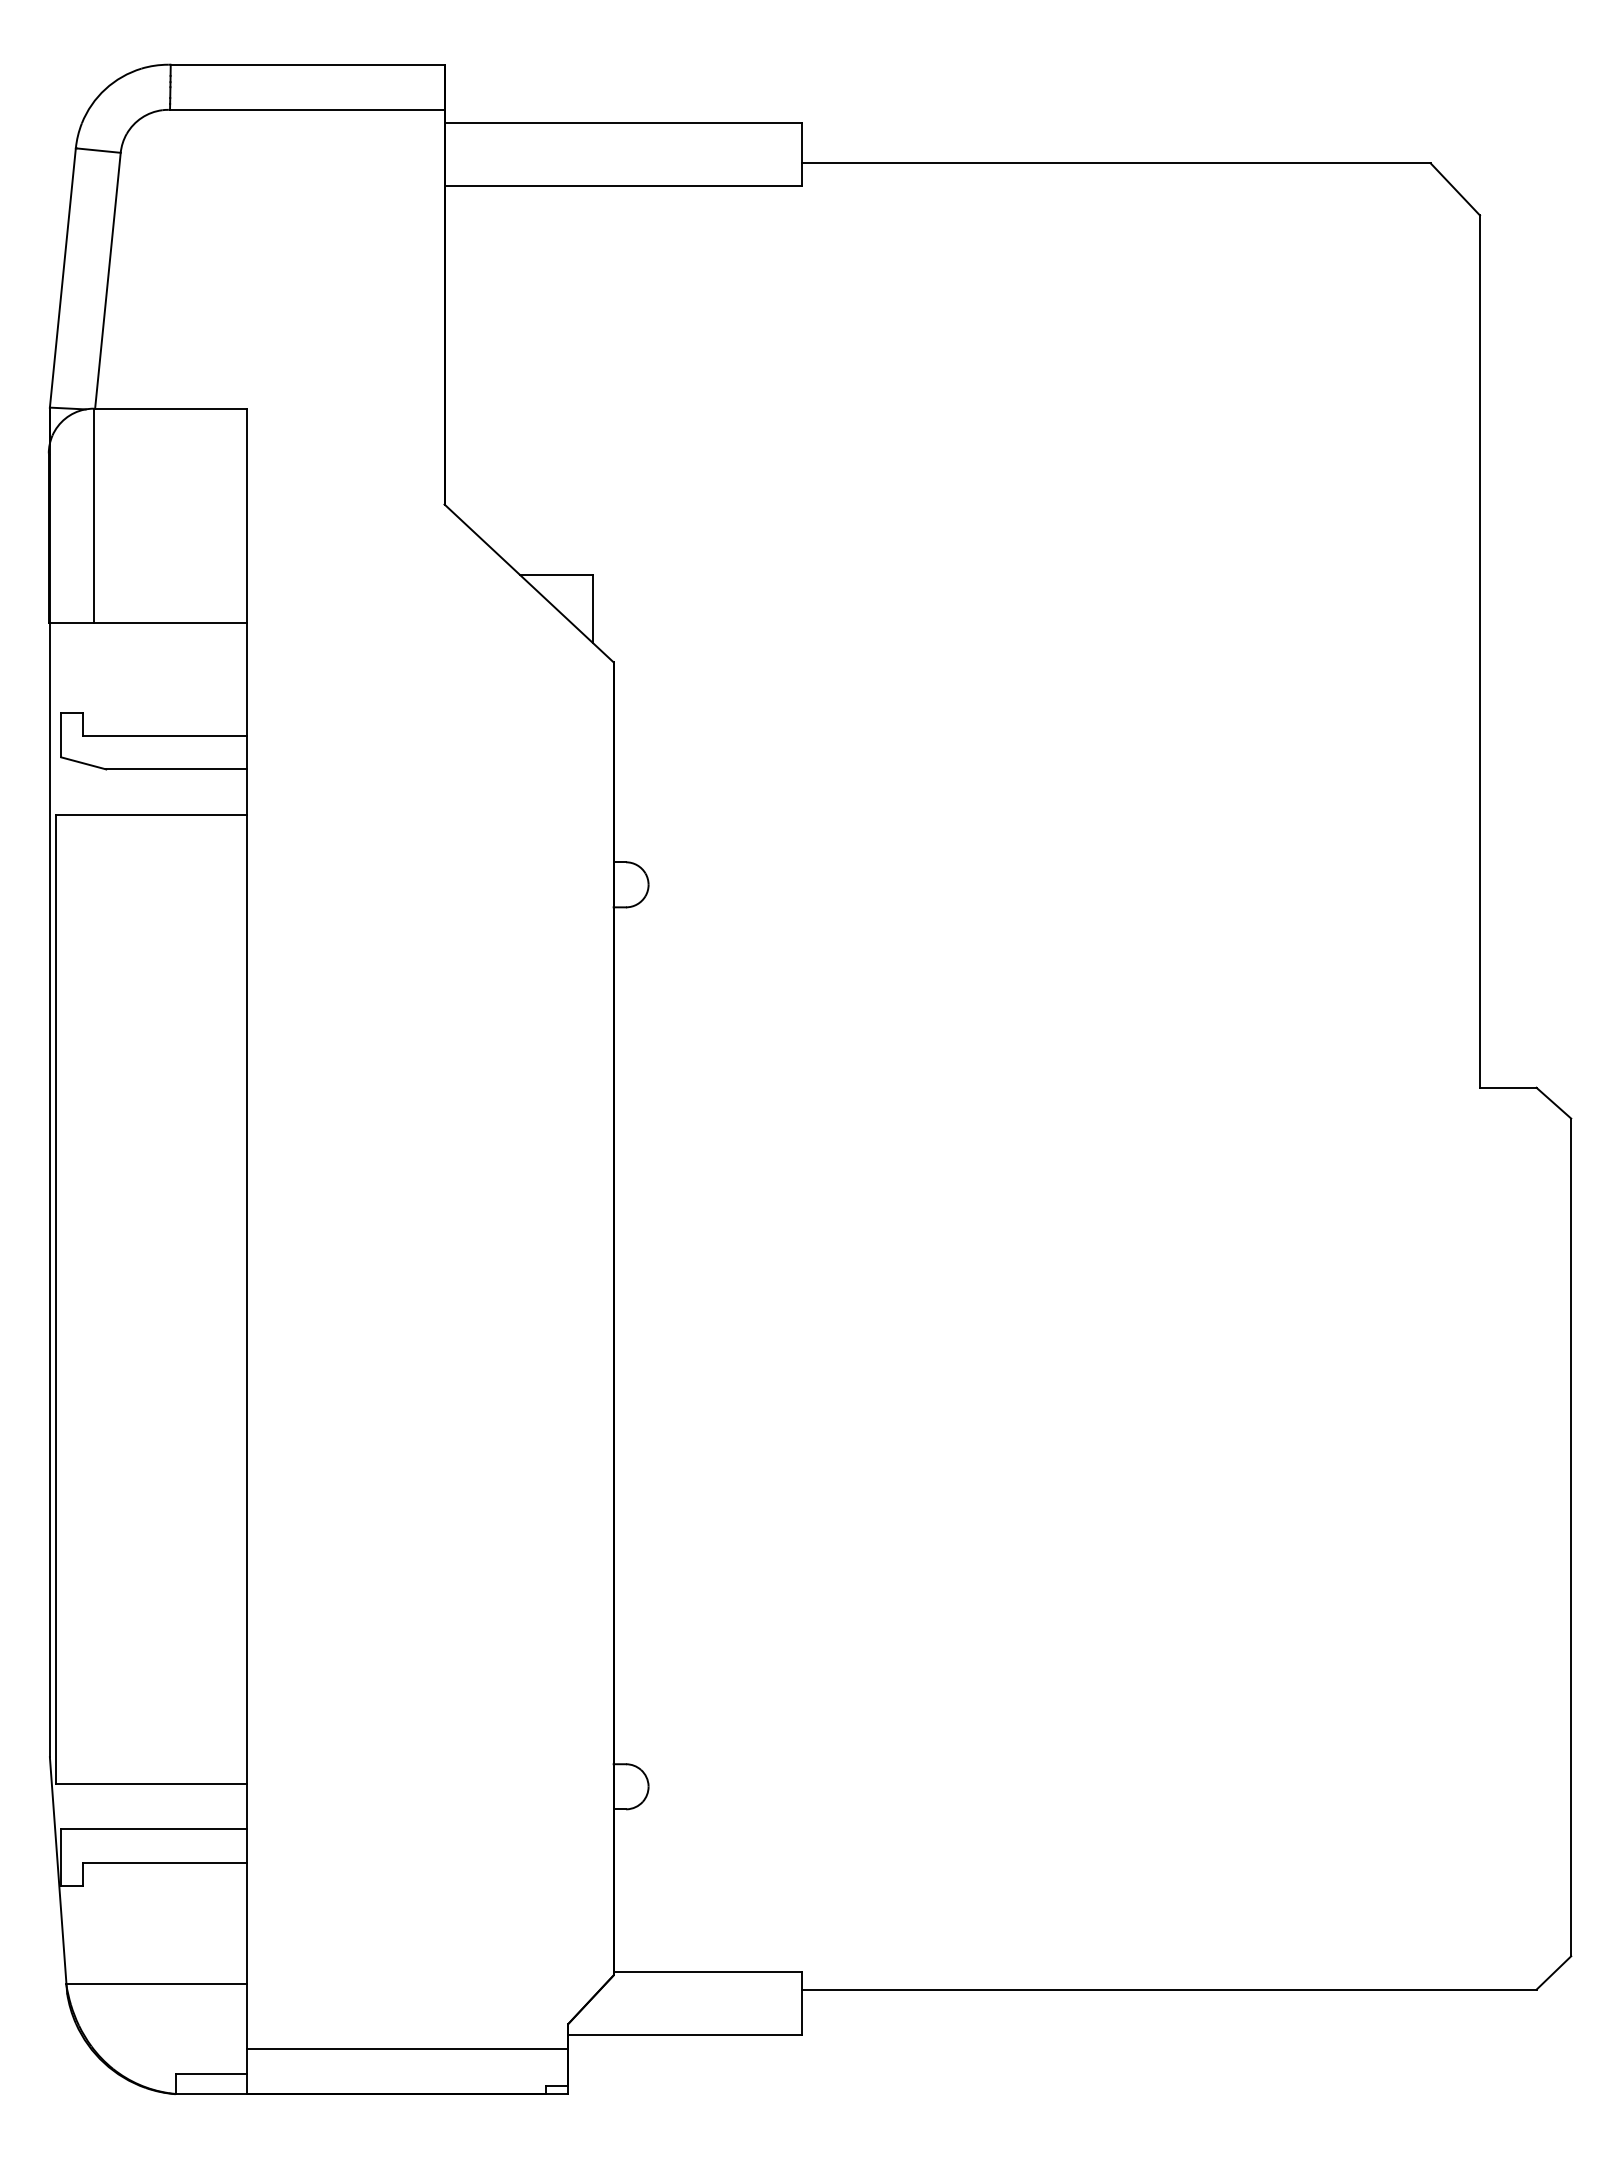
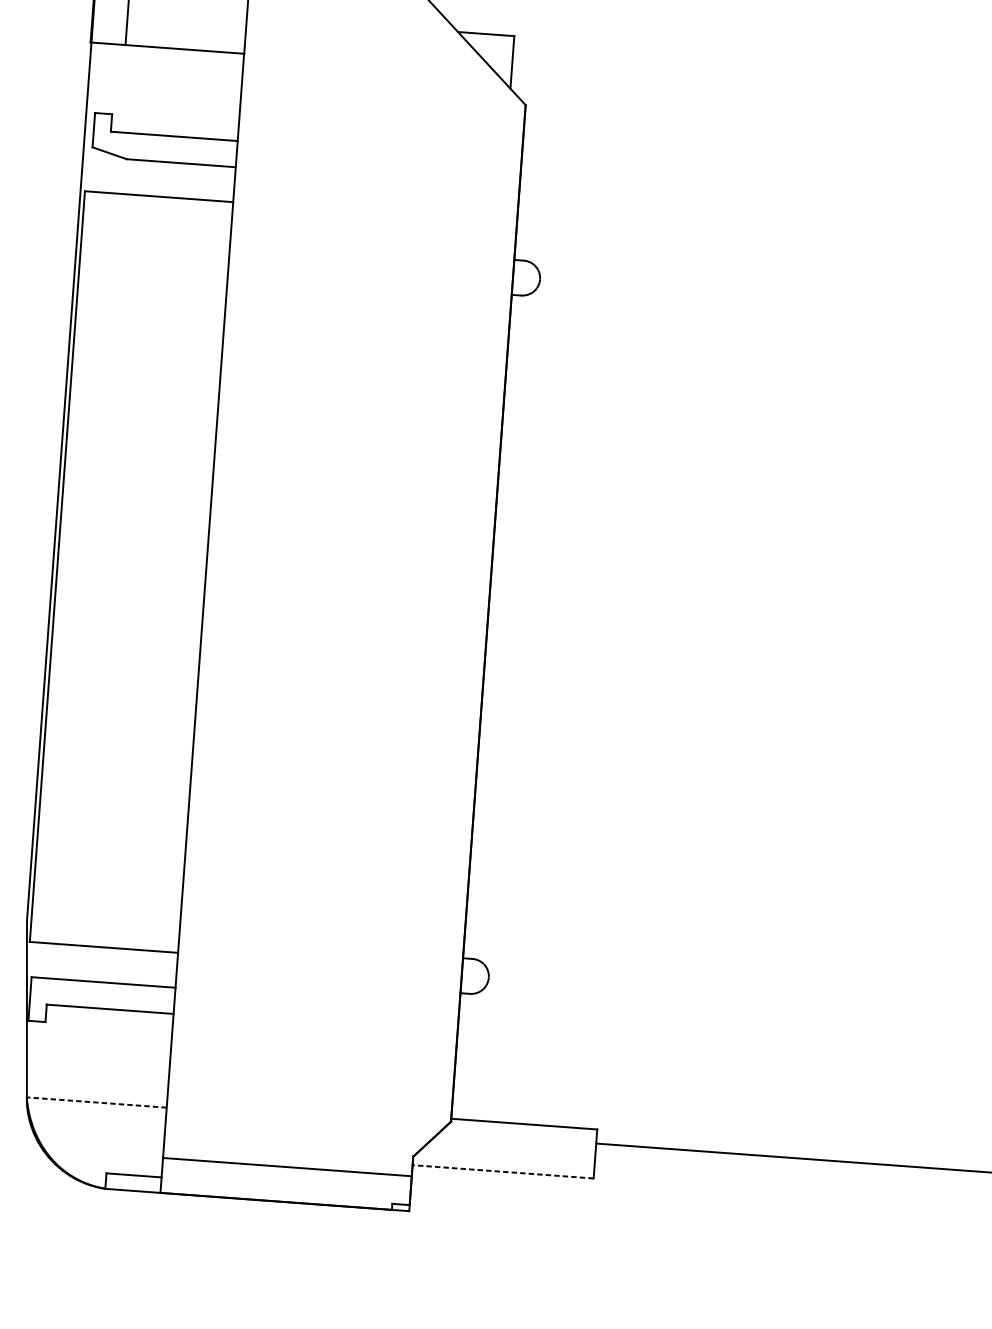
line: (156, 1984) -> (96, 1102), solid -> dashed
line: (685, 2034) -> (503, 1171), solid -> dashed

